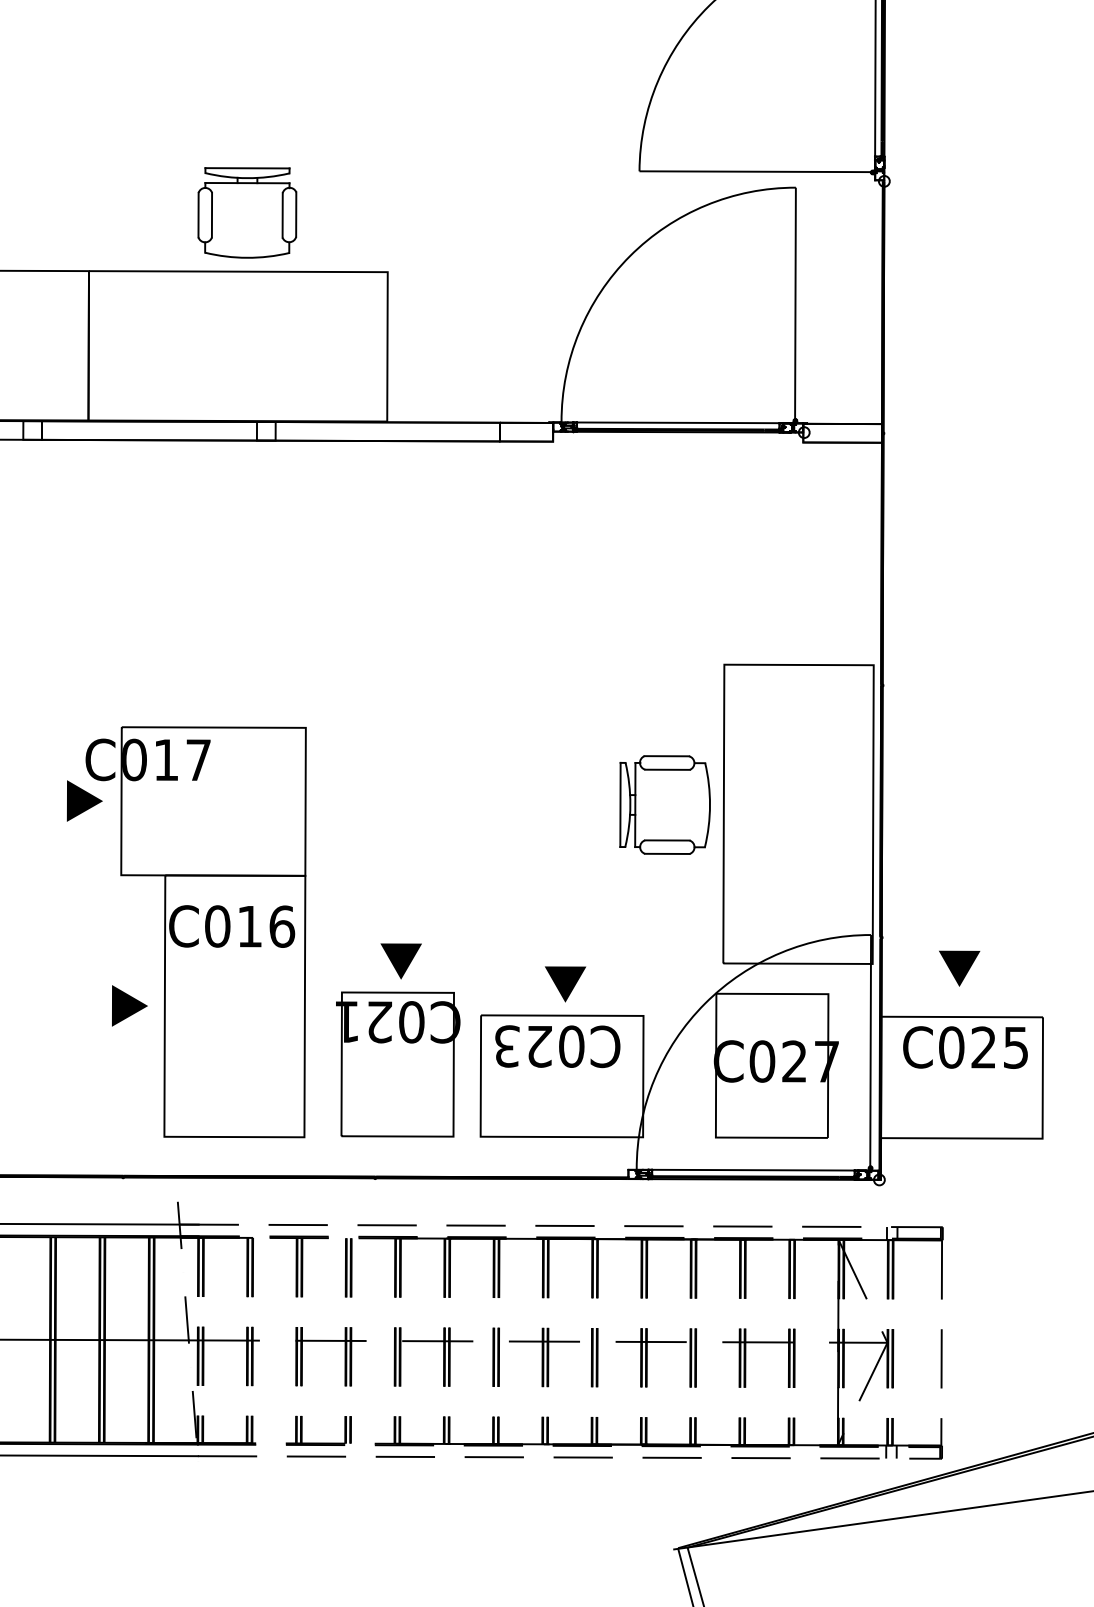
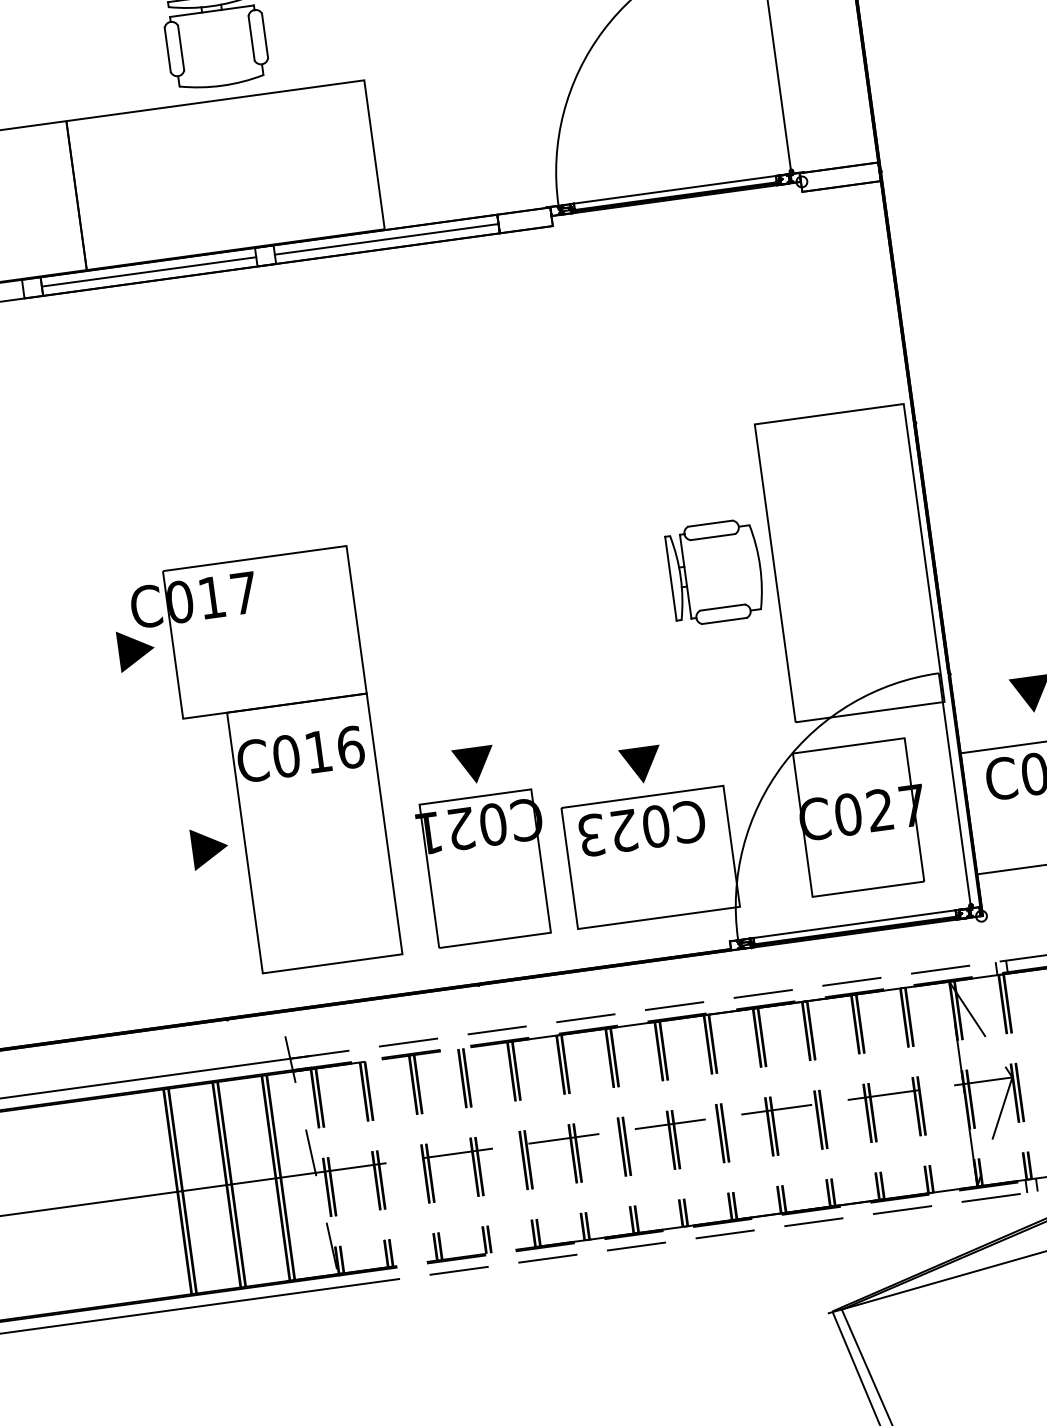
line: (149, 430) -> (149, 271), added
line: (387, 431) -> (386, 239), added

